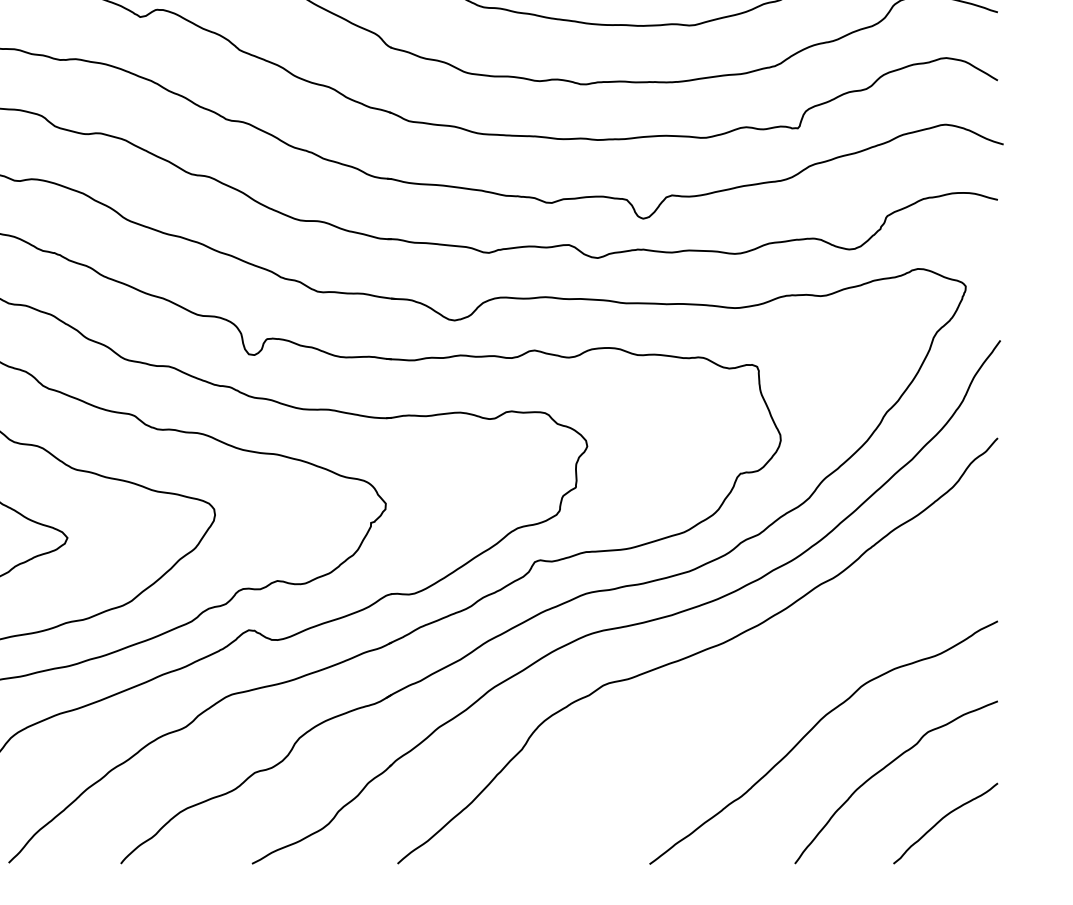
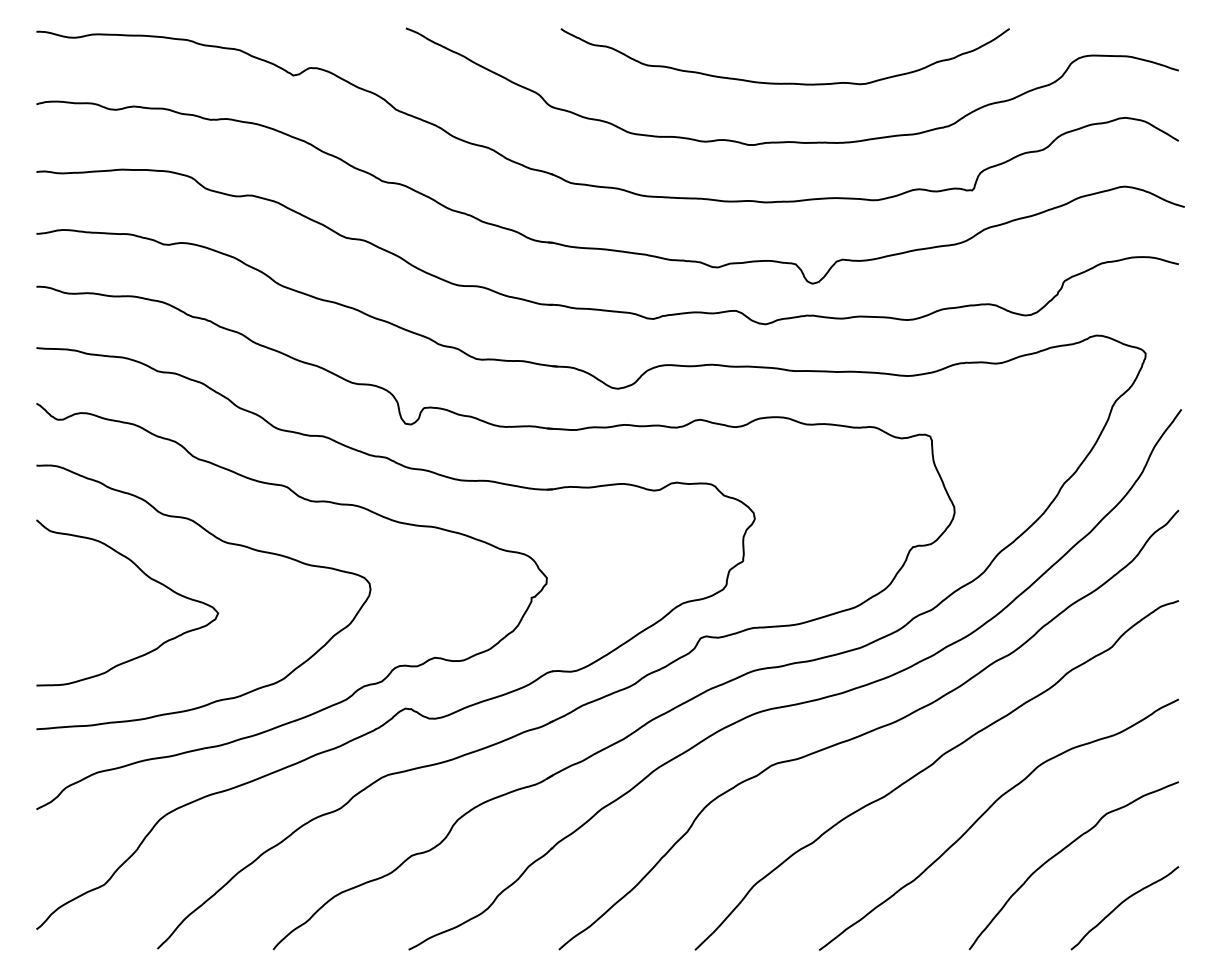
curve: (758, 686) -> (931, 766), added

